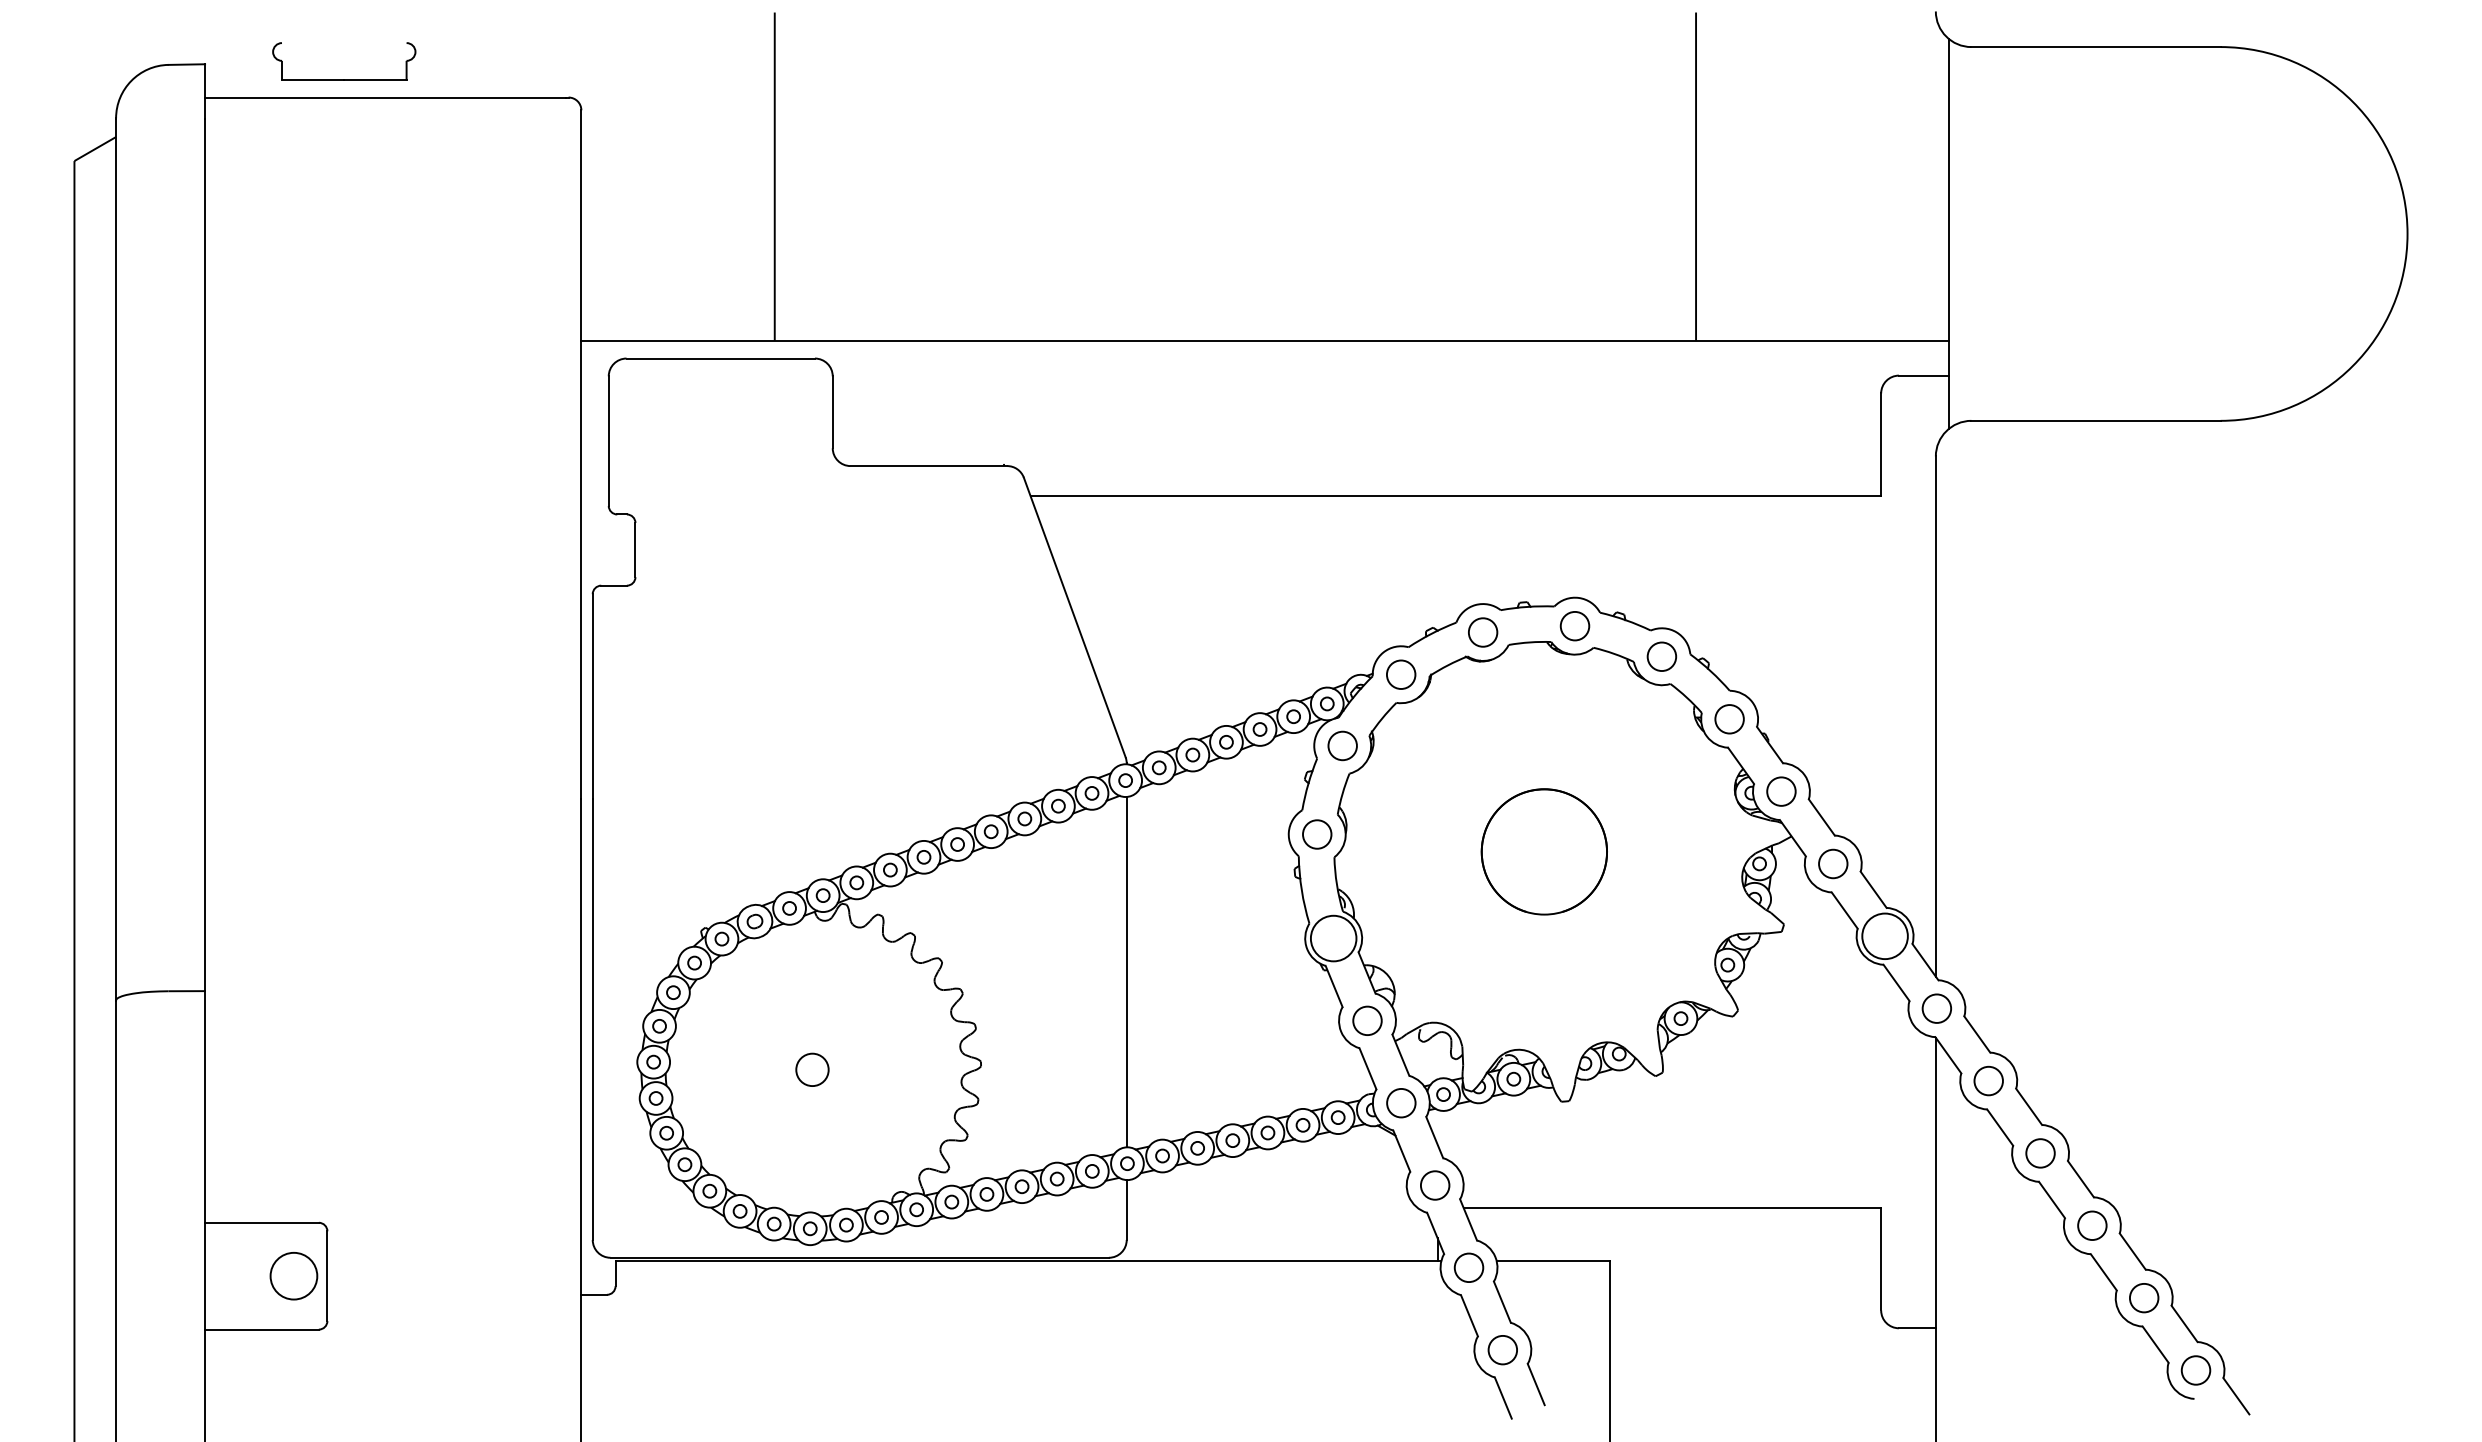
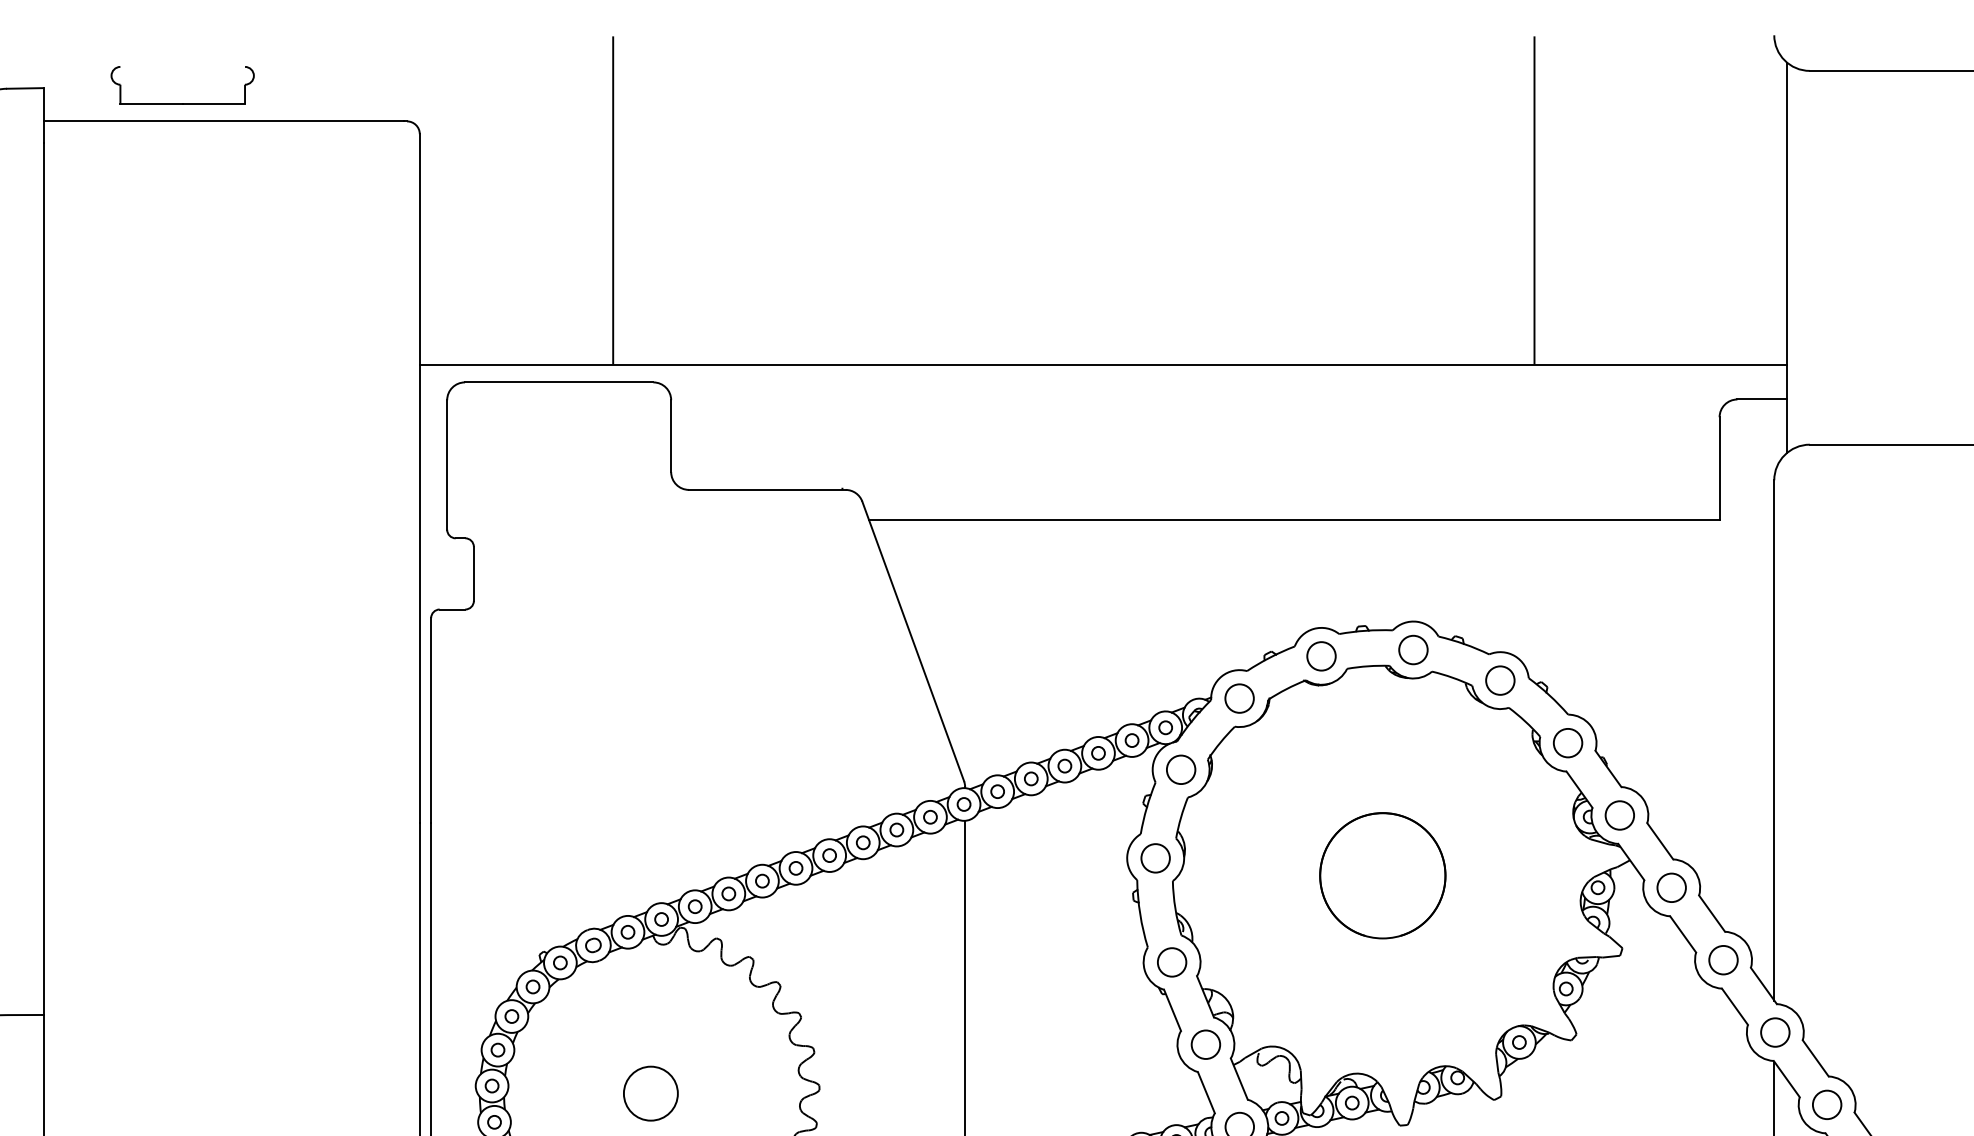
circle: (1884, 936) -> (1722, 960), size x0.62
circle: (1333, 938) -> (1171, 962), size x0.62
circle: (812, 1069) -> (650, 1093), size x1.67

